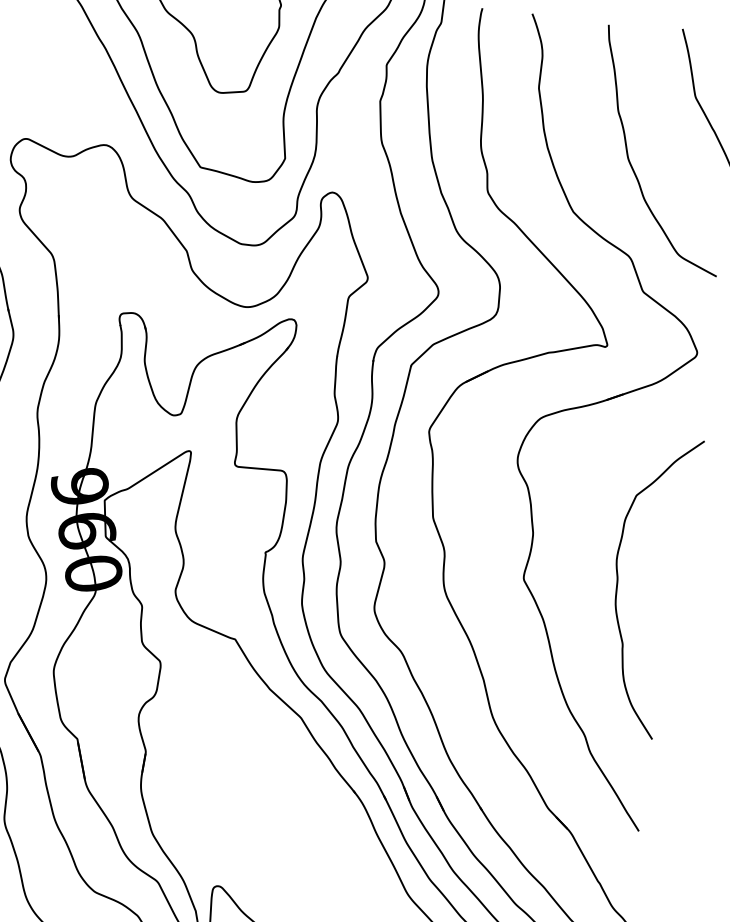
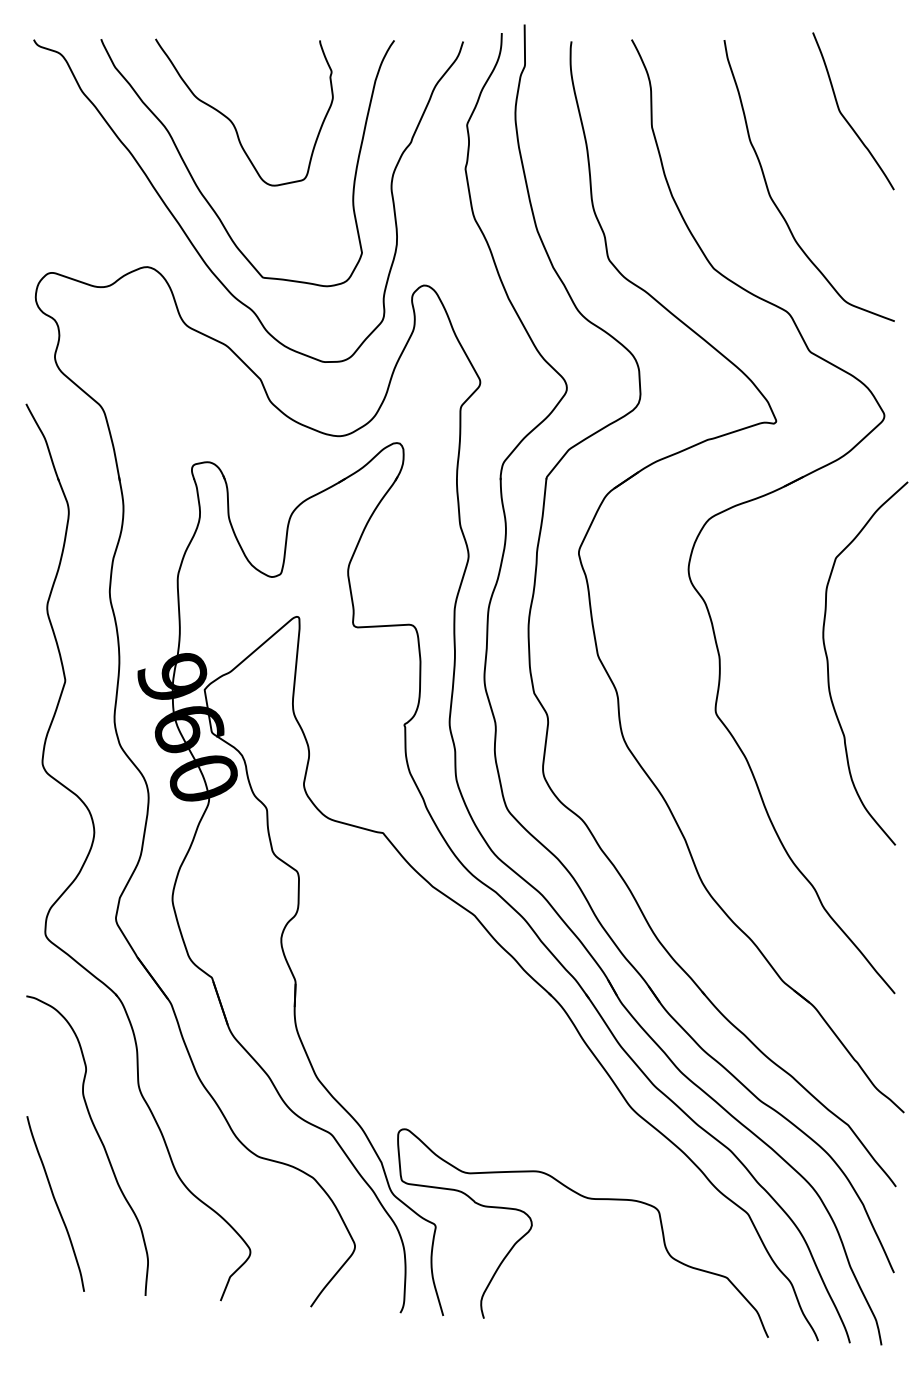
curve: (618, 581) -> (828, 663), moved

